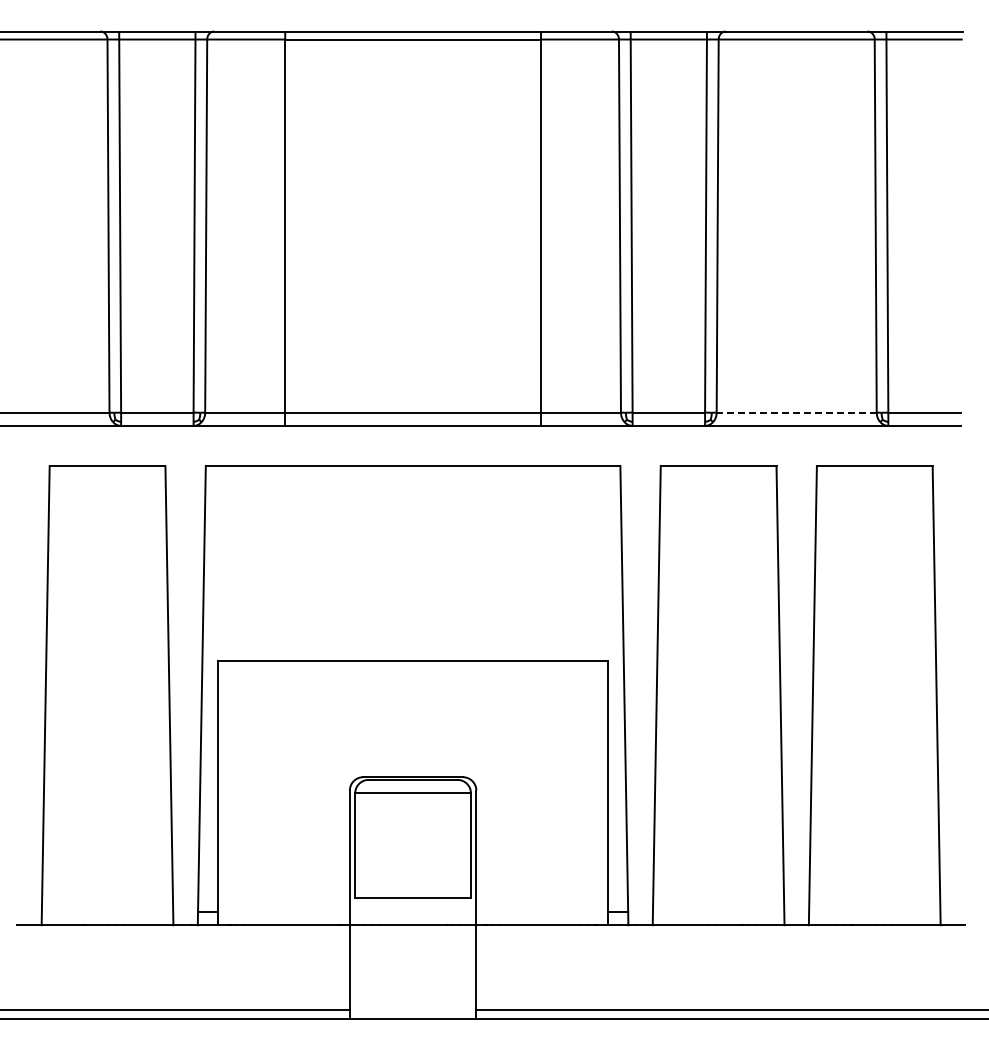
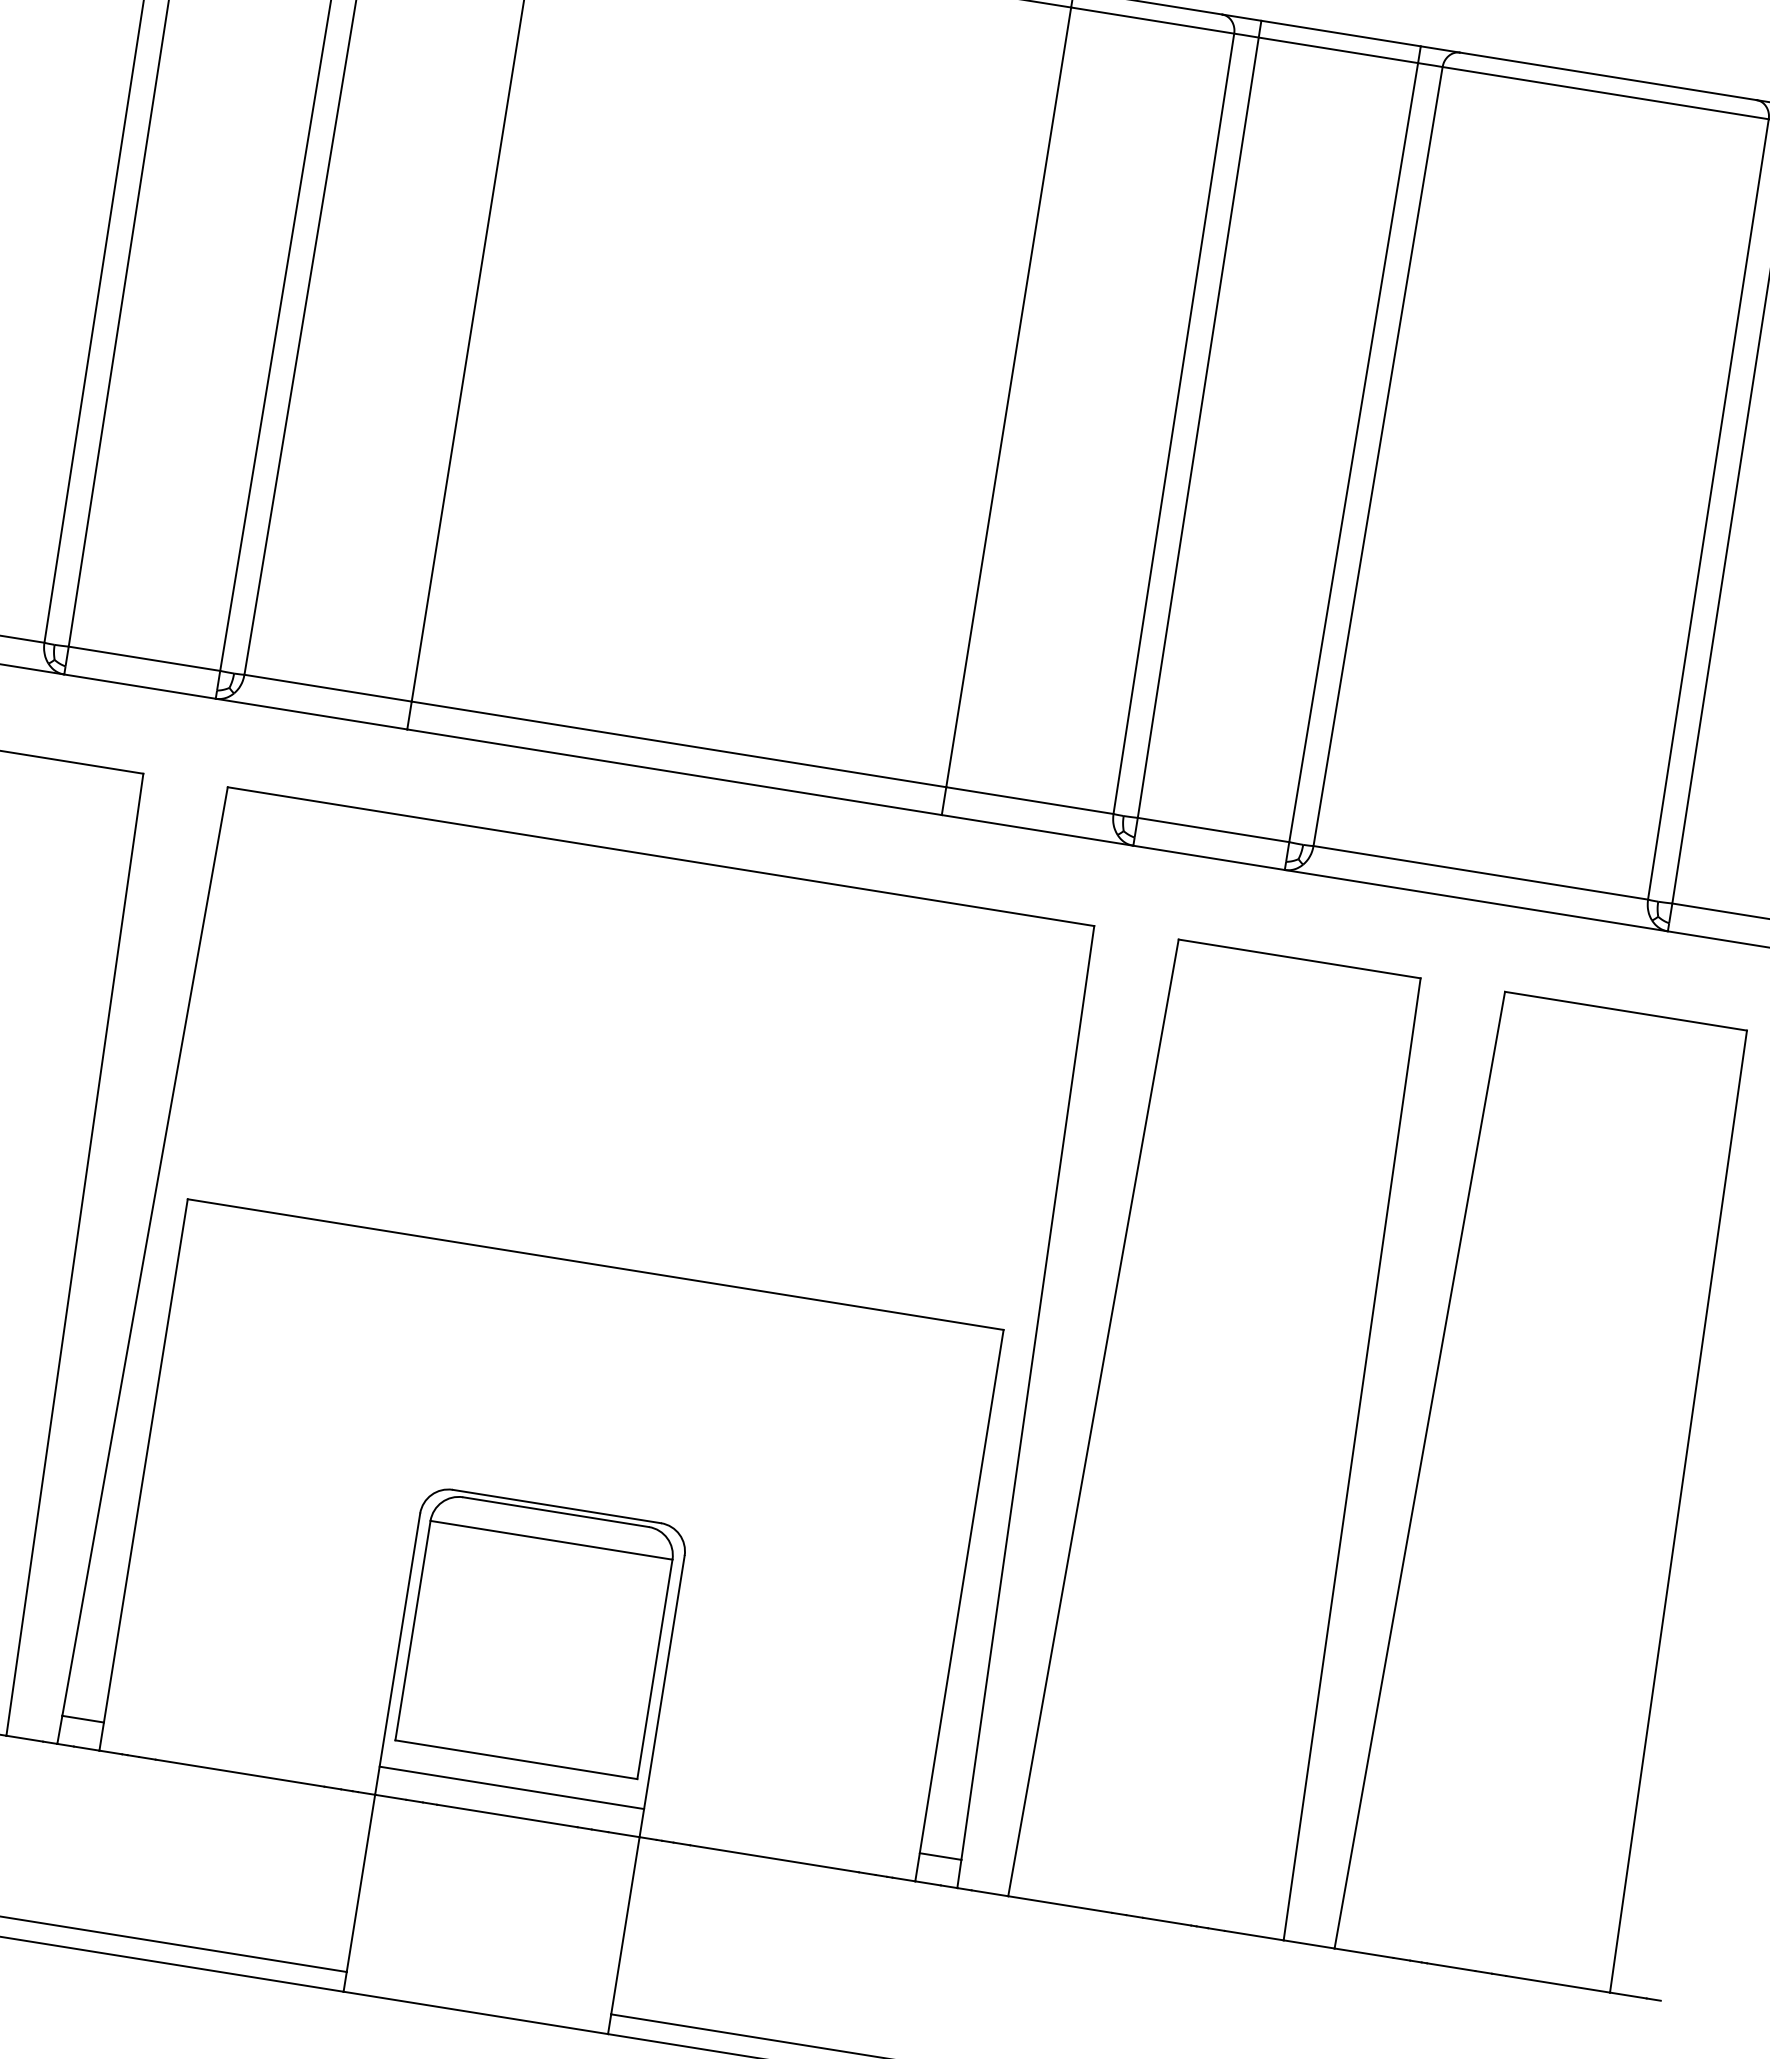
line: (796, 412) -> (1480, 872), dashed -> solid
line: (412, 911) -> (510, 1787), added

